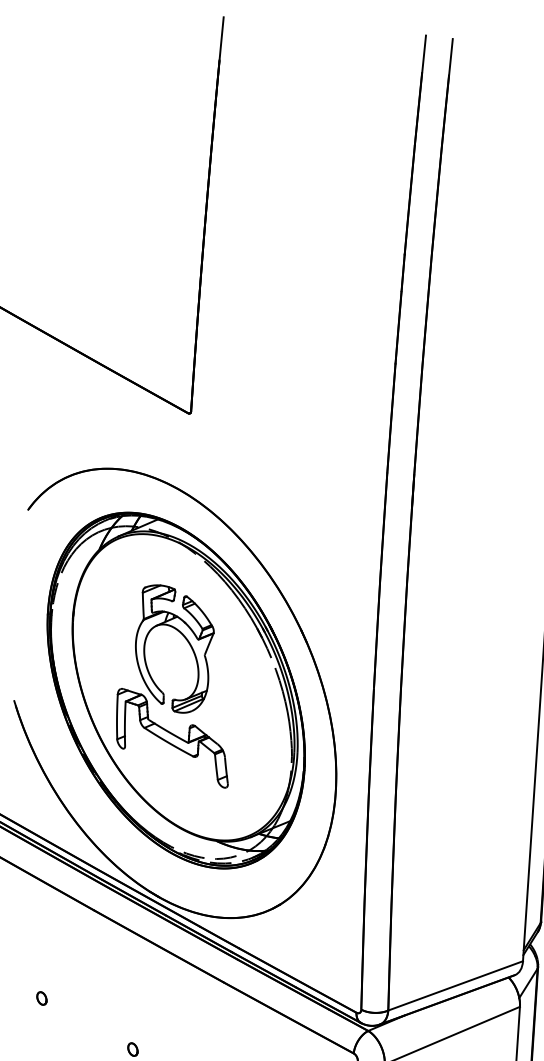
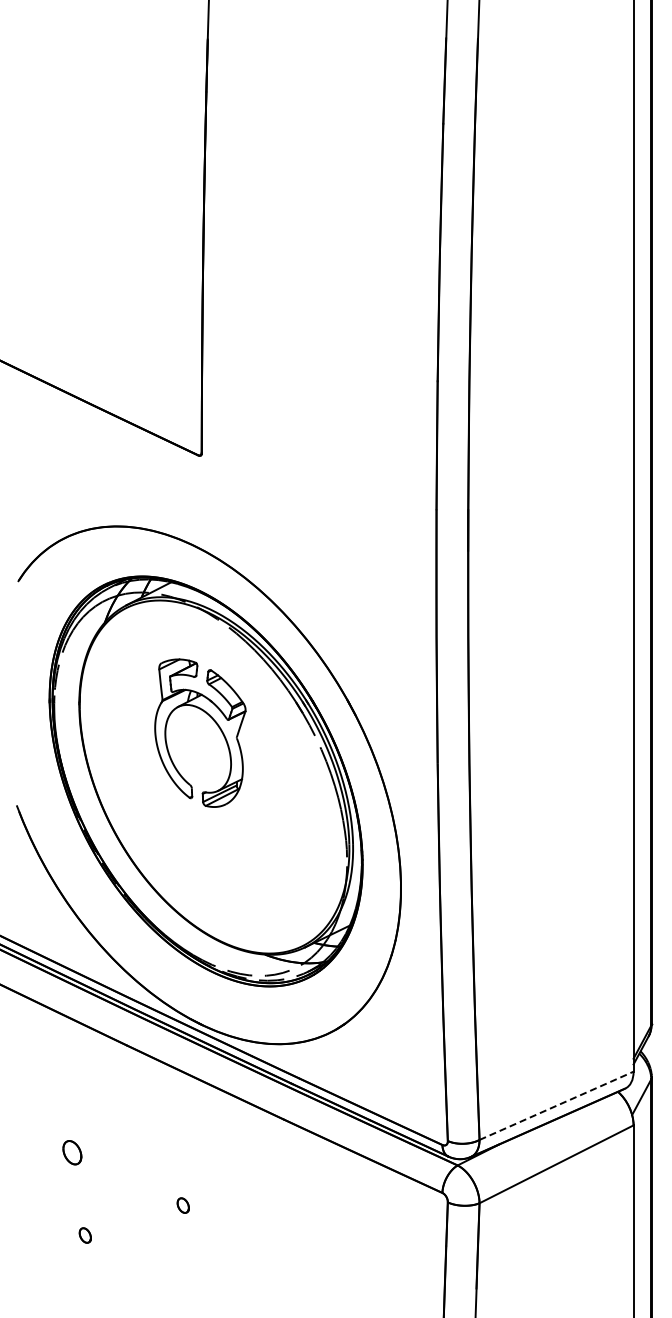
part: (172, 738) -> (205, 837), removed
line: (456, 985) -> (557, 1105), solid -> dashed
part: (41, 998) -> (72, 1152), size x1.6

